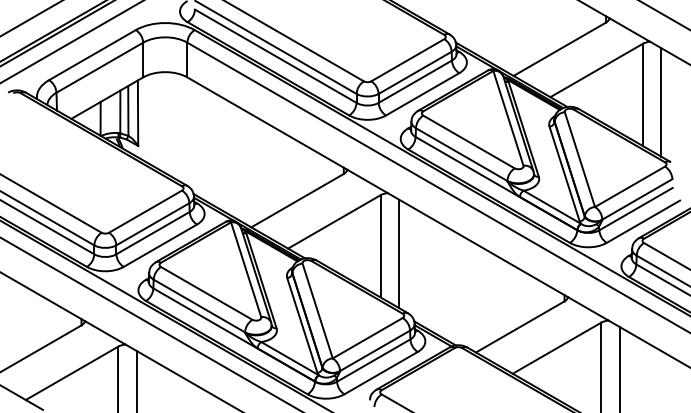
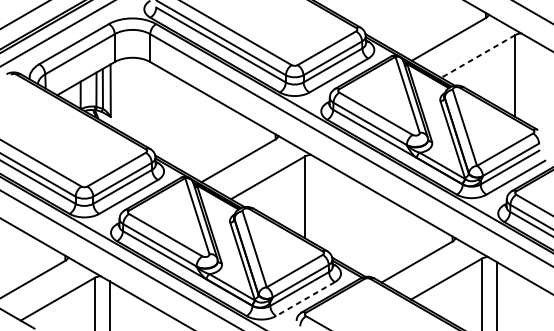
line: (596, 70) -> (478, 56), solid -> dashed
line: (661, 102) -> (530, 82), removed
line: (398, 253) -> (319, 203), removed
line: (380, 373) -> (305, 299), solid -> dashed

